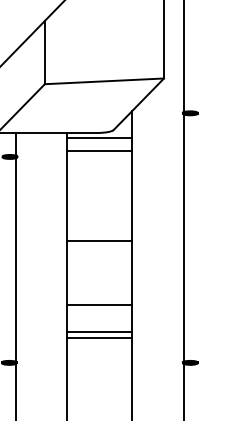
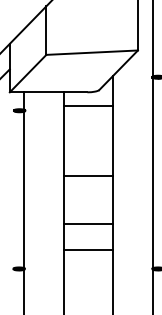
line: (99, 138) -> (88, 96), removed
line: (99, 331) -> (88, 244), removed

